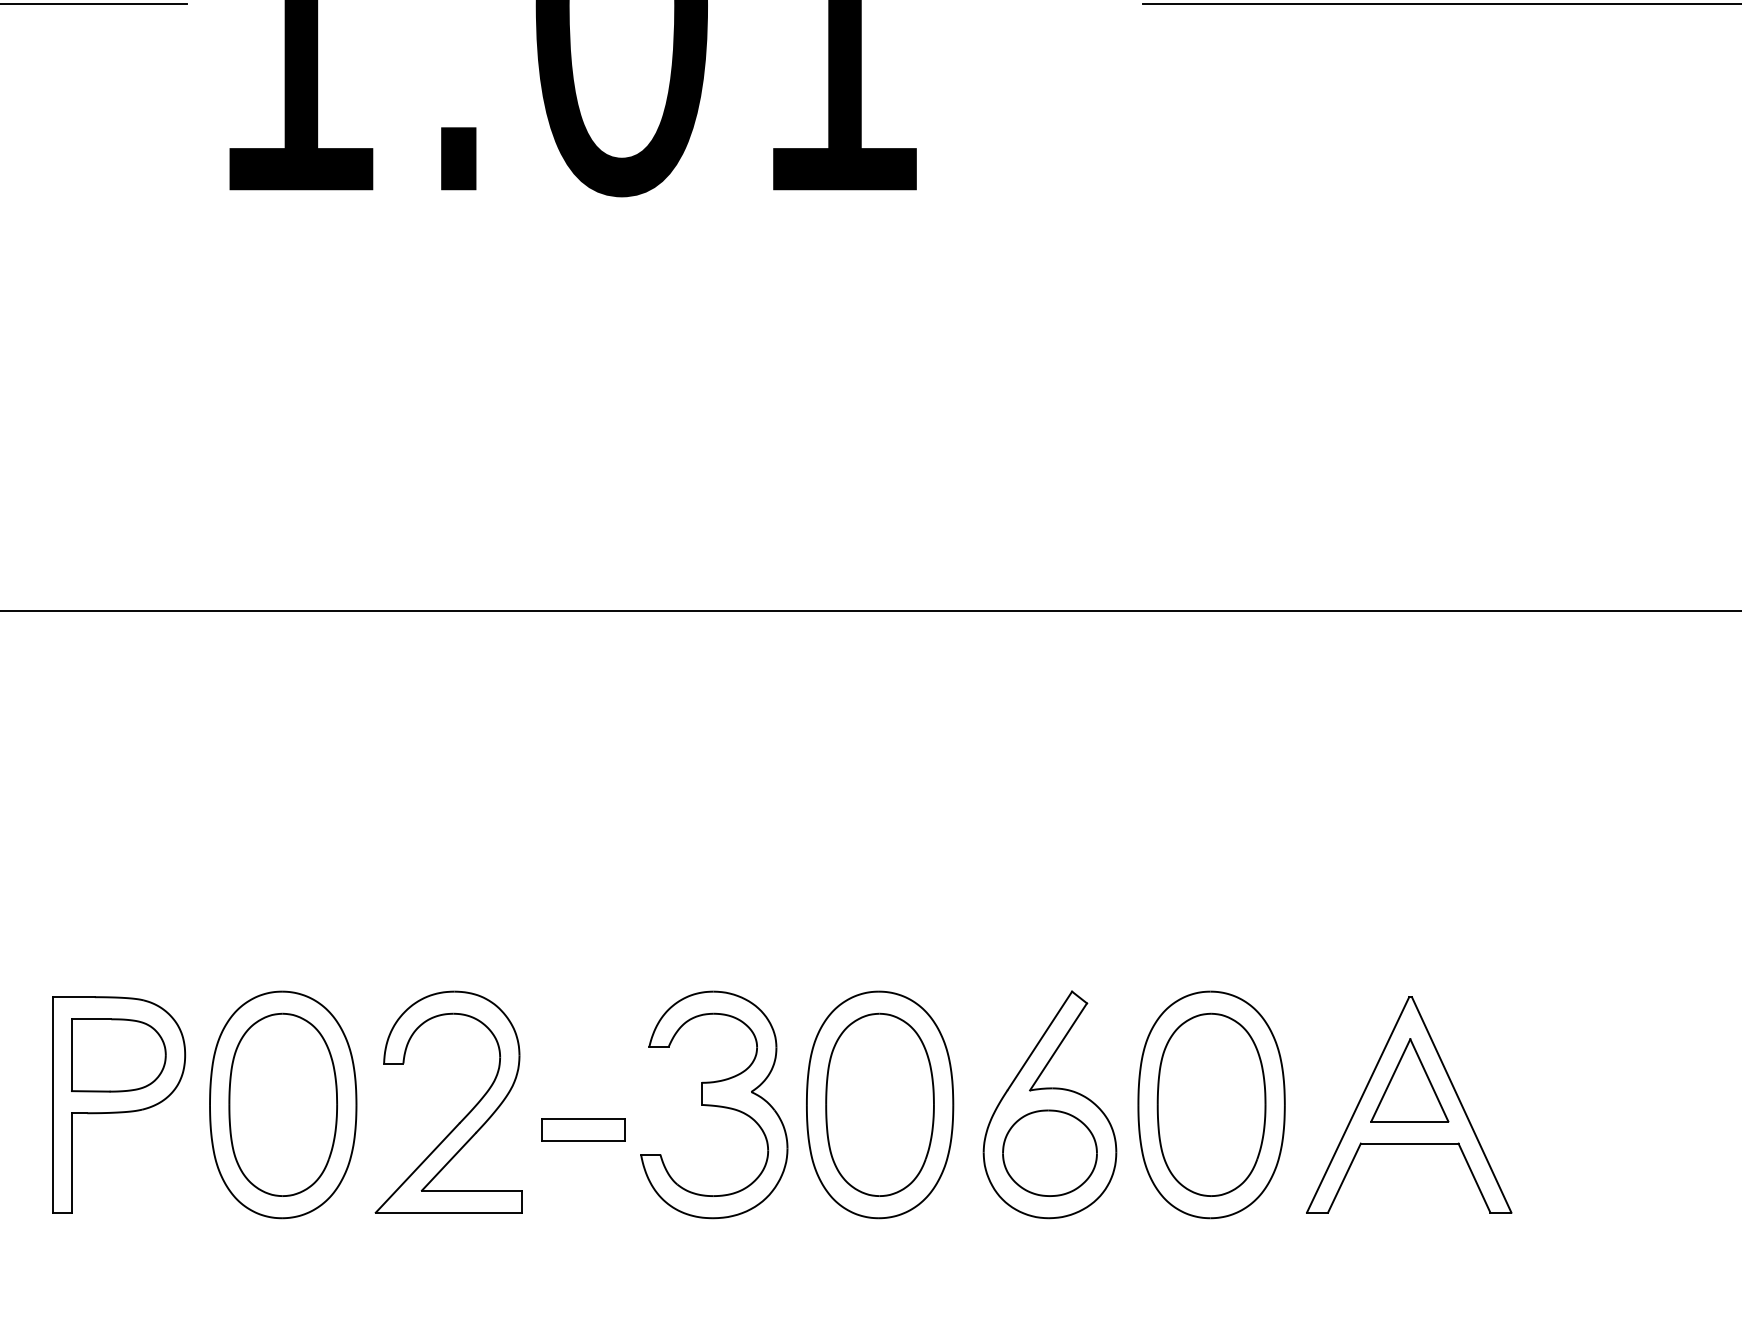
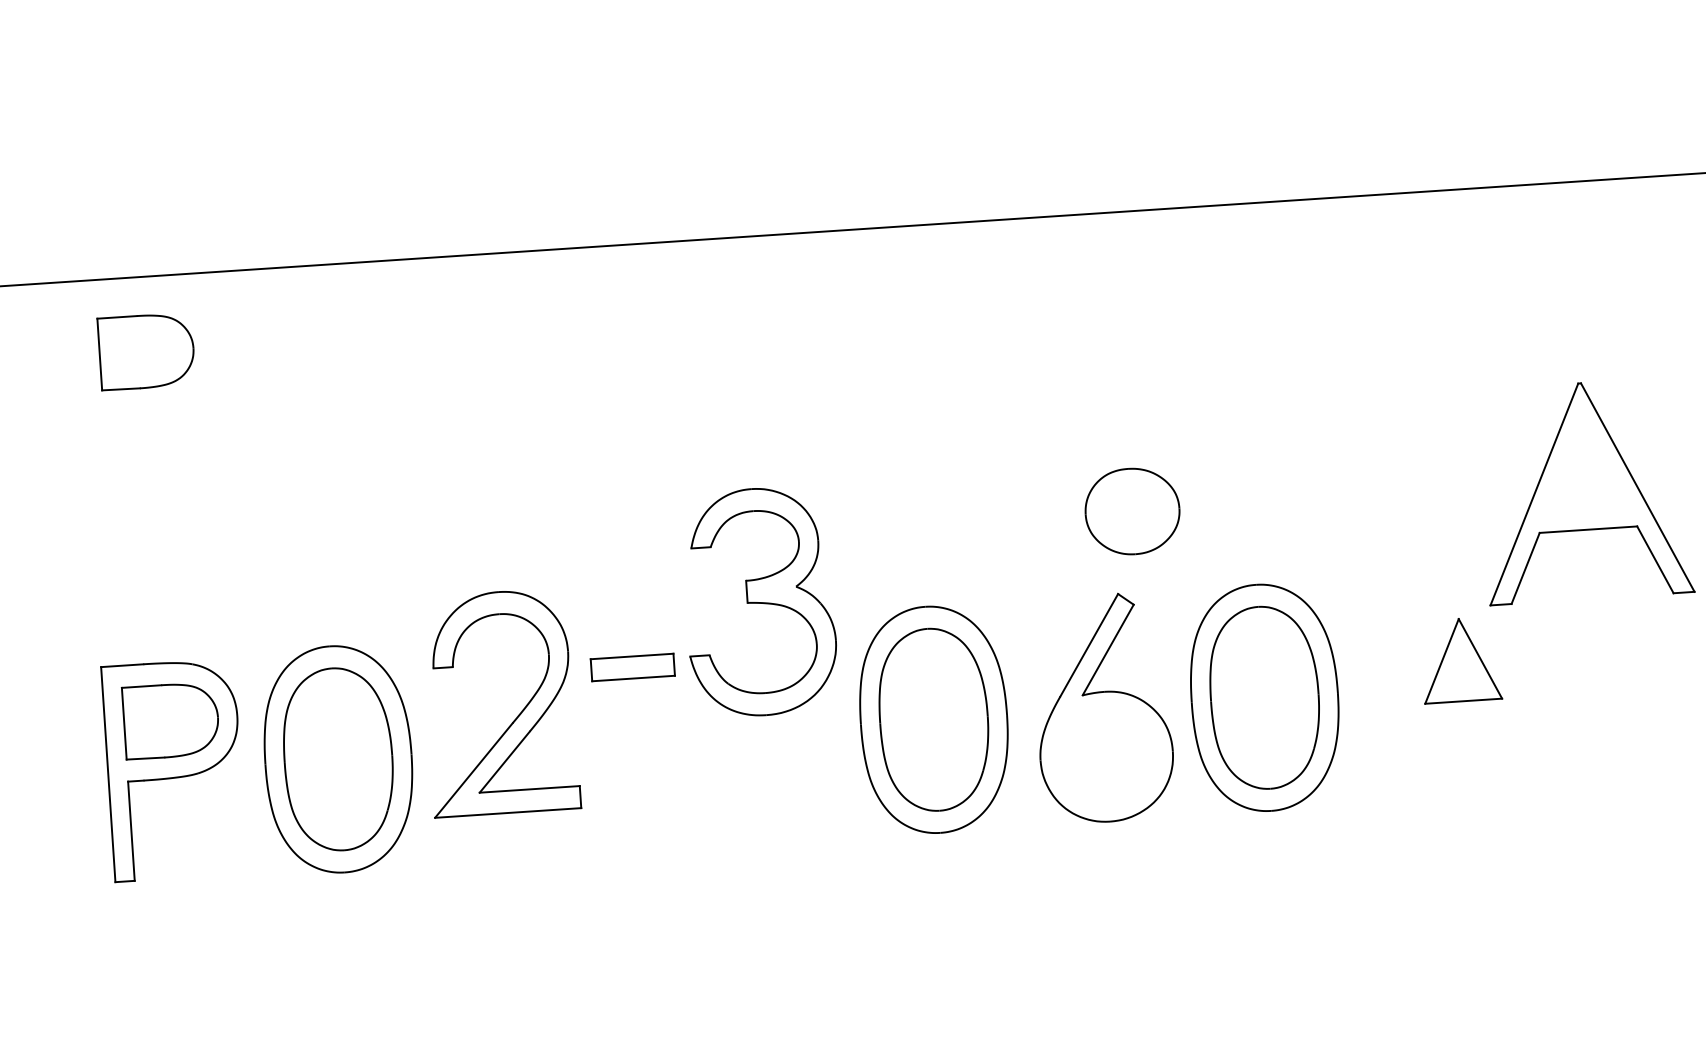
part: (118, 685) -> (146, 351), added
part: (714, 1104) -> (760, 601), moved
part: (1409, 1104) -> (1585, 490), moved
part: (464, 1116) -> (517, 715), moved
part: (583, 1129) -> (633, 667), moved
part: (1049, 1152) -> (1132, 510), moved

